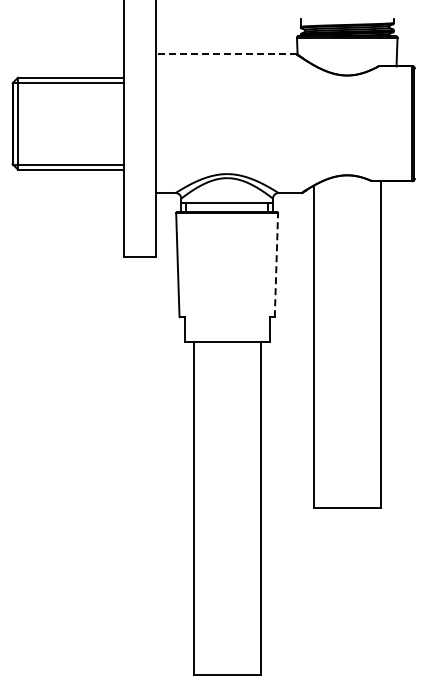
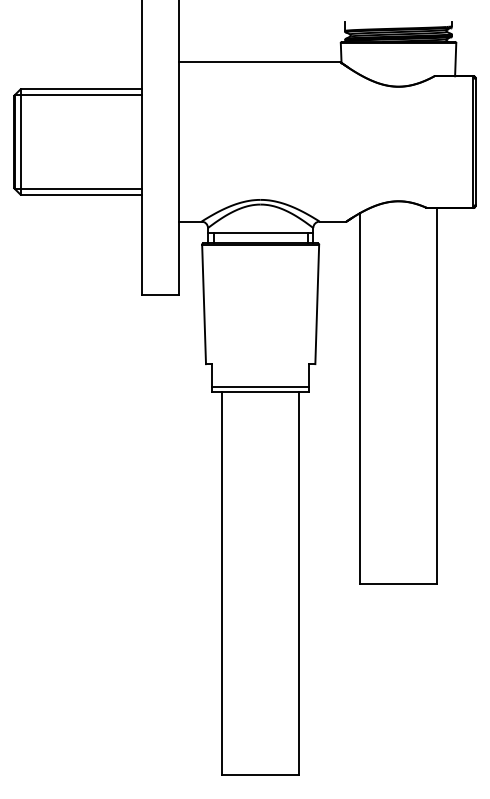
line: (226, 54) -> (259, 62), dashed -> solid
line: (276, 264) -> (317, 303), dashed -> solid
line: (226, 337) -> (259, 387), added

